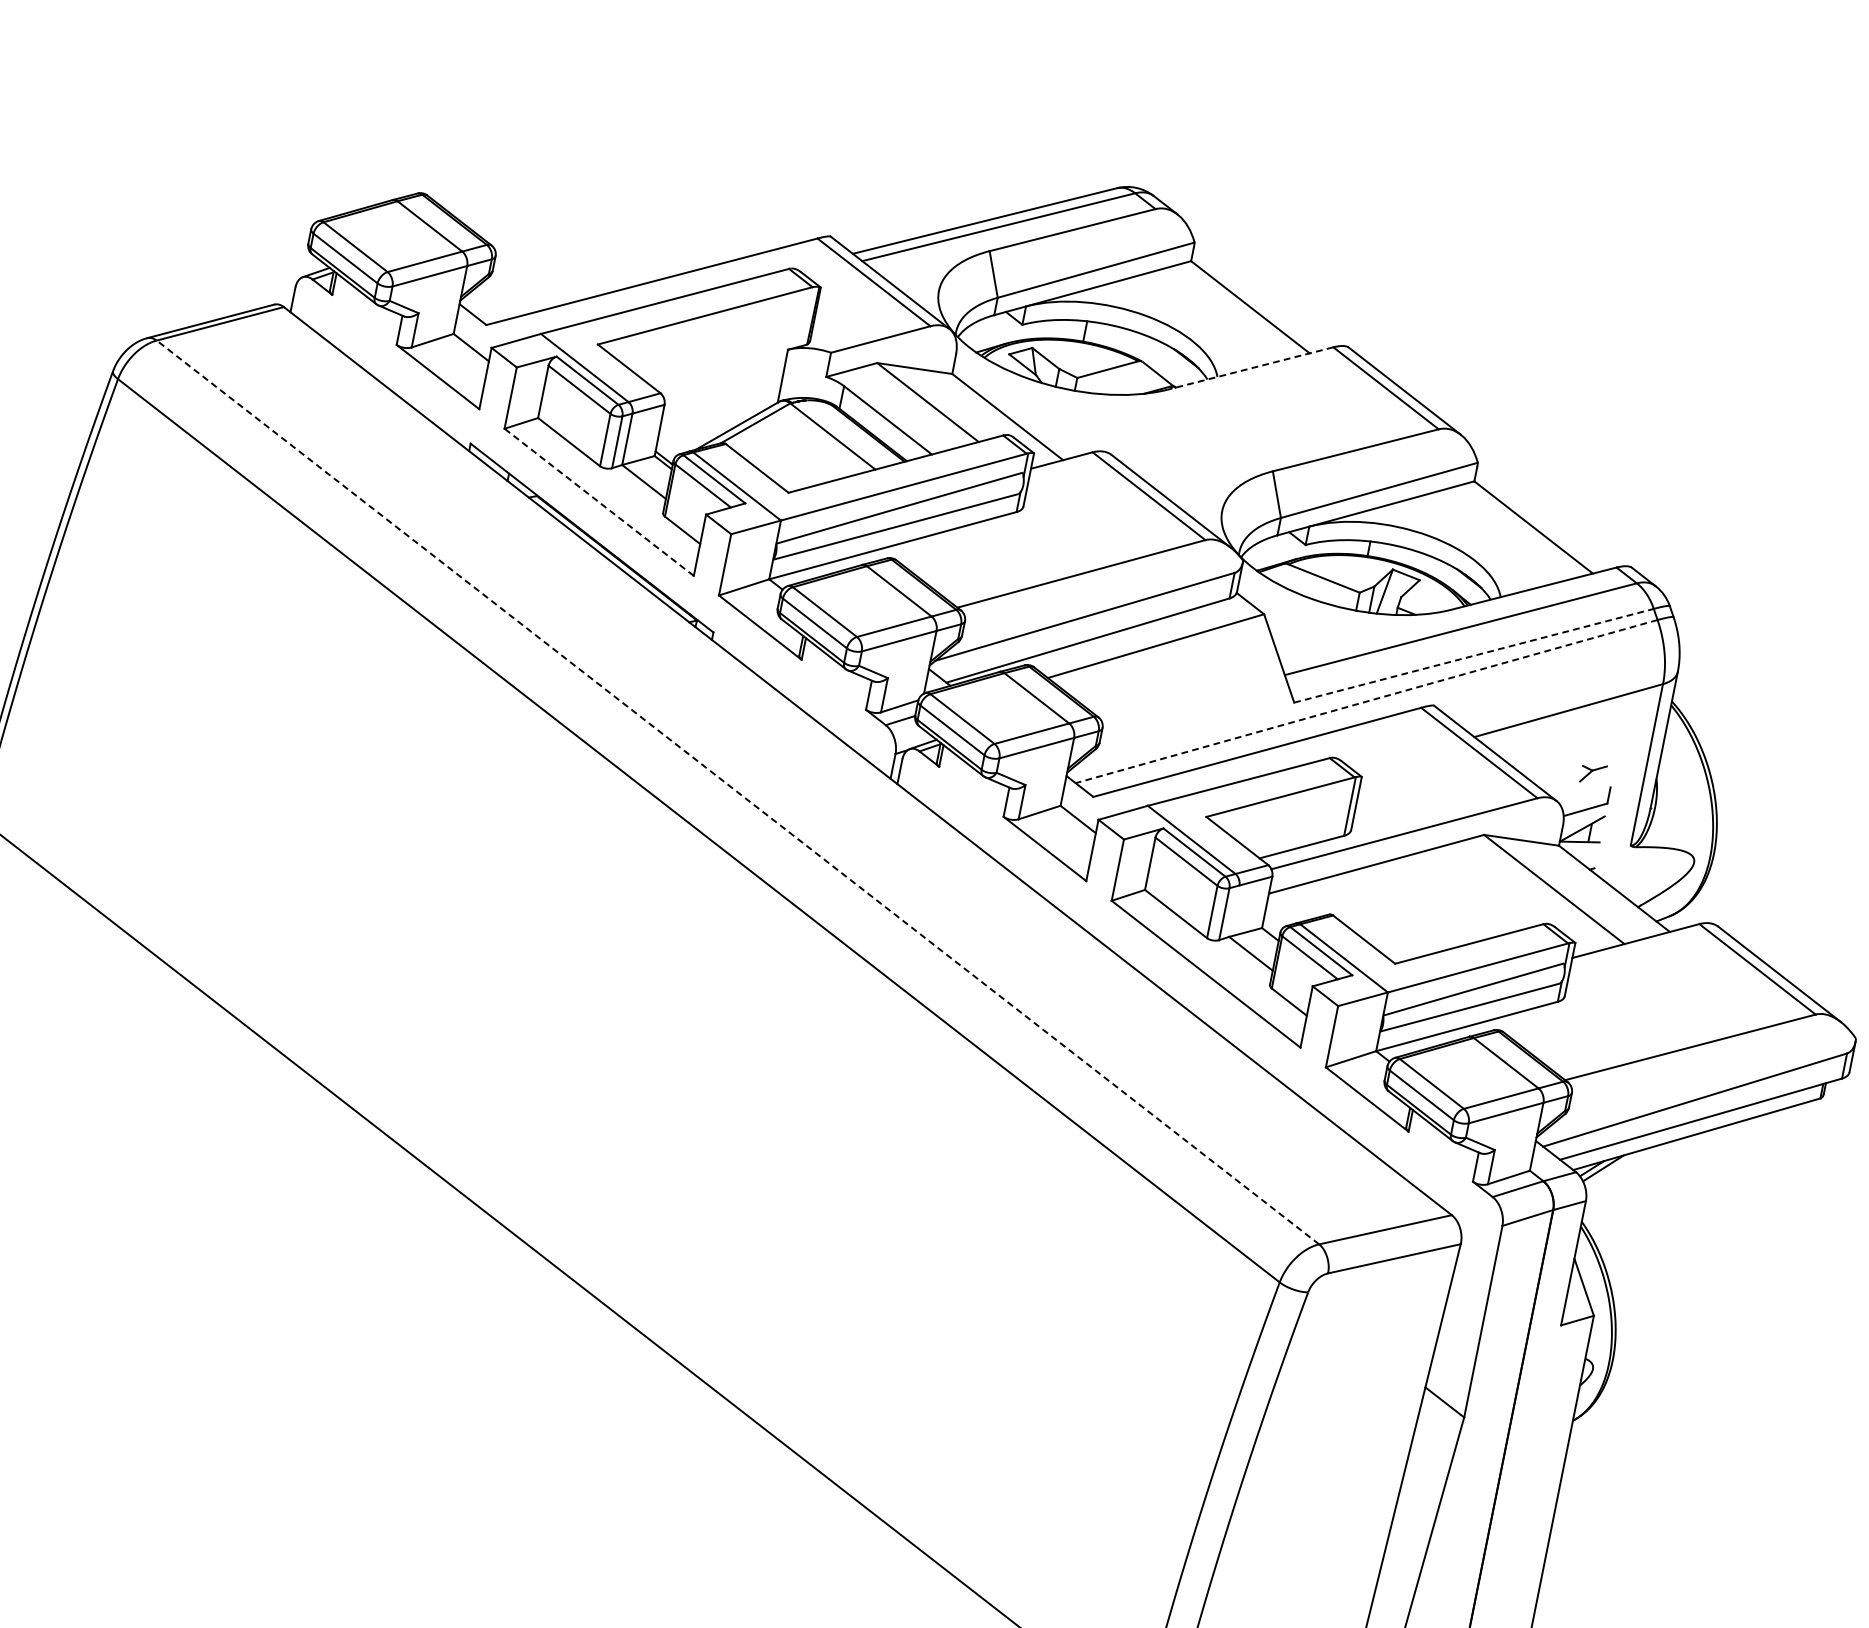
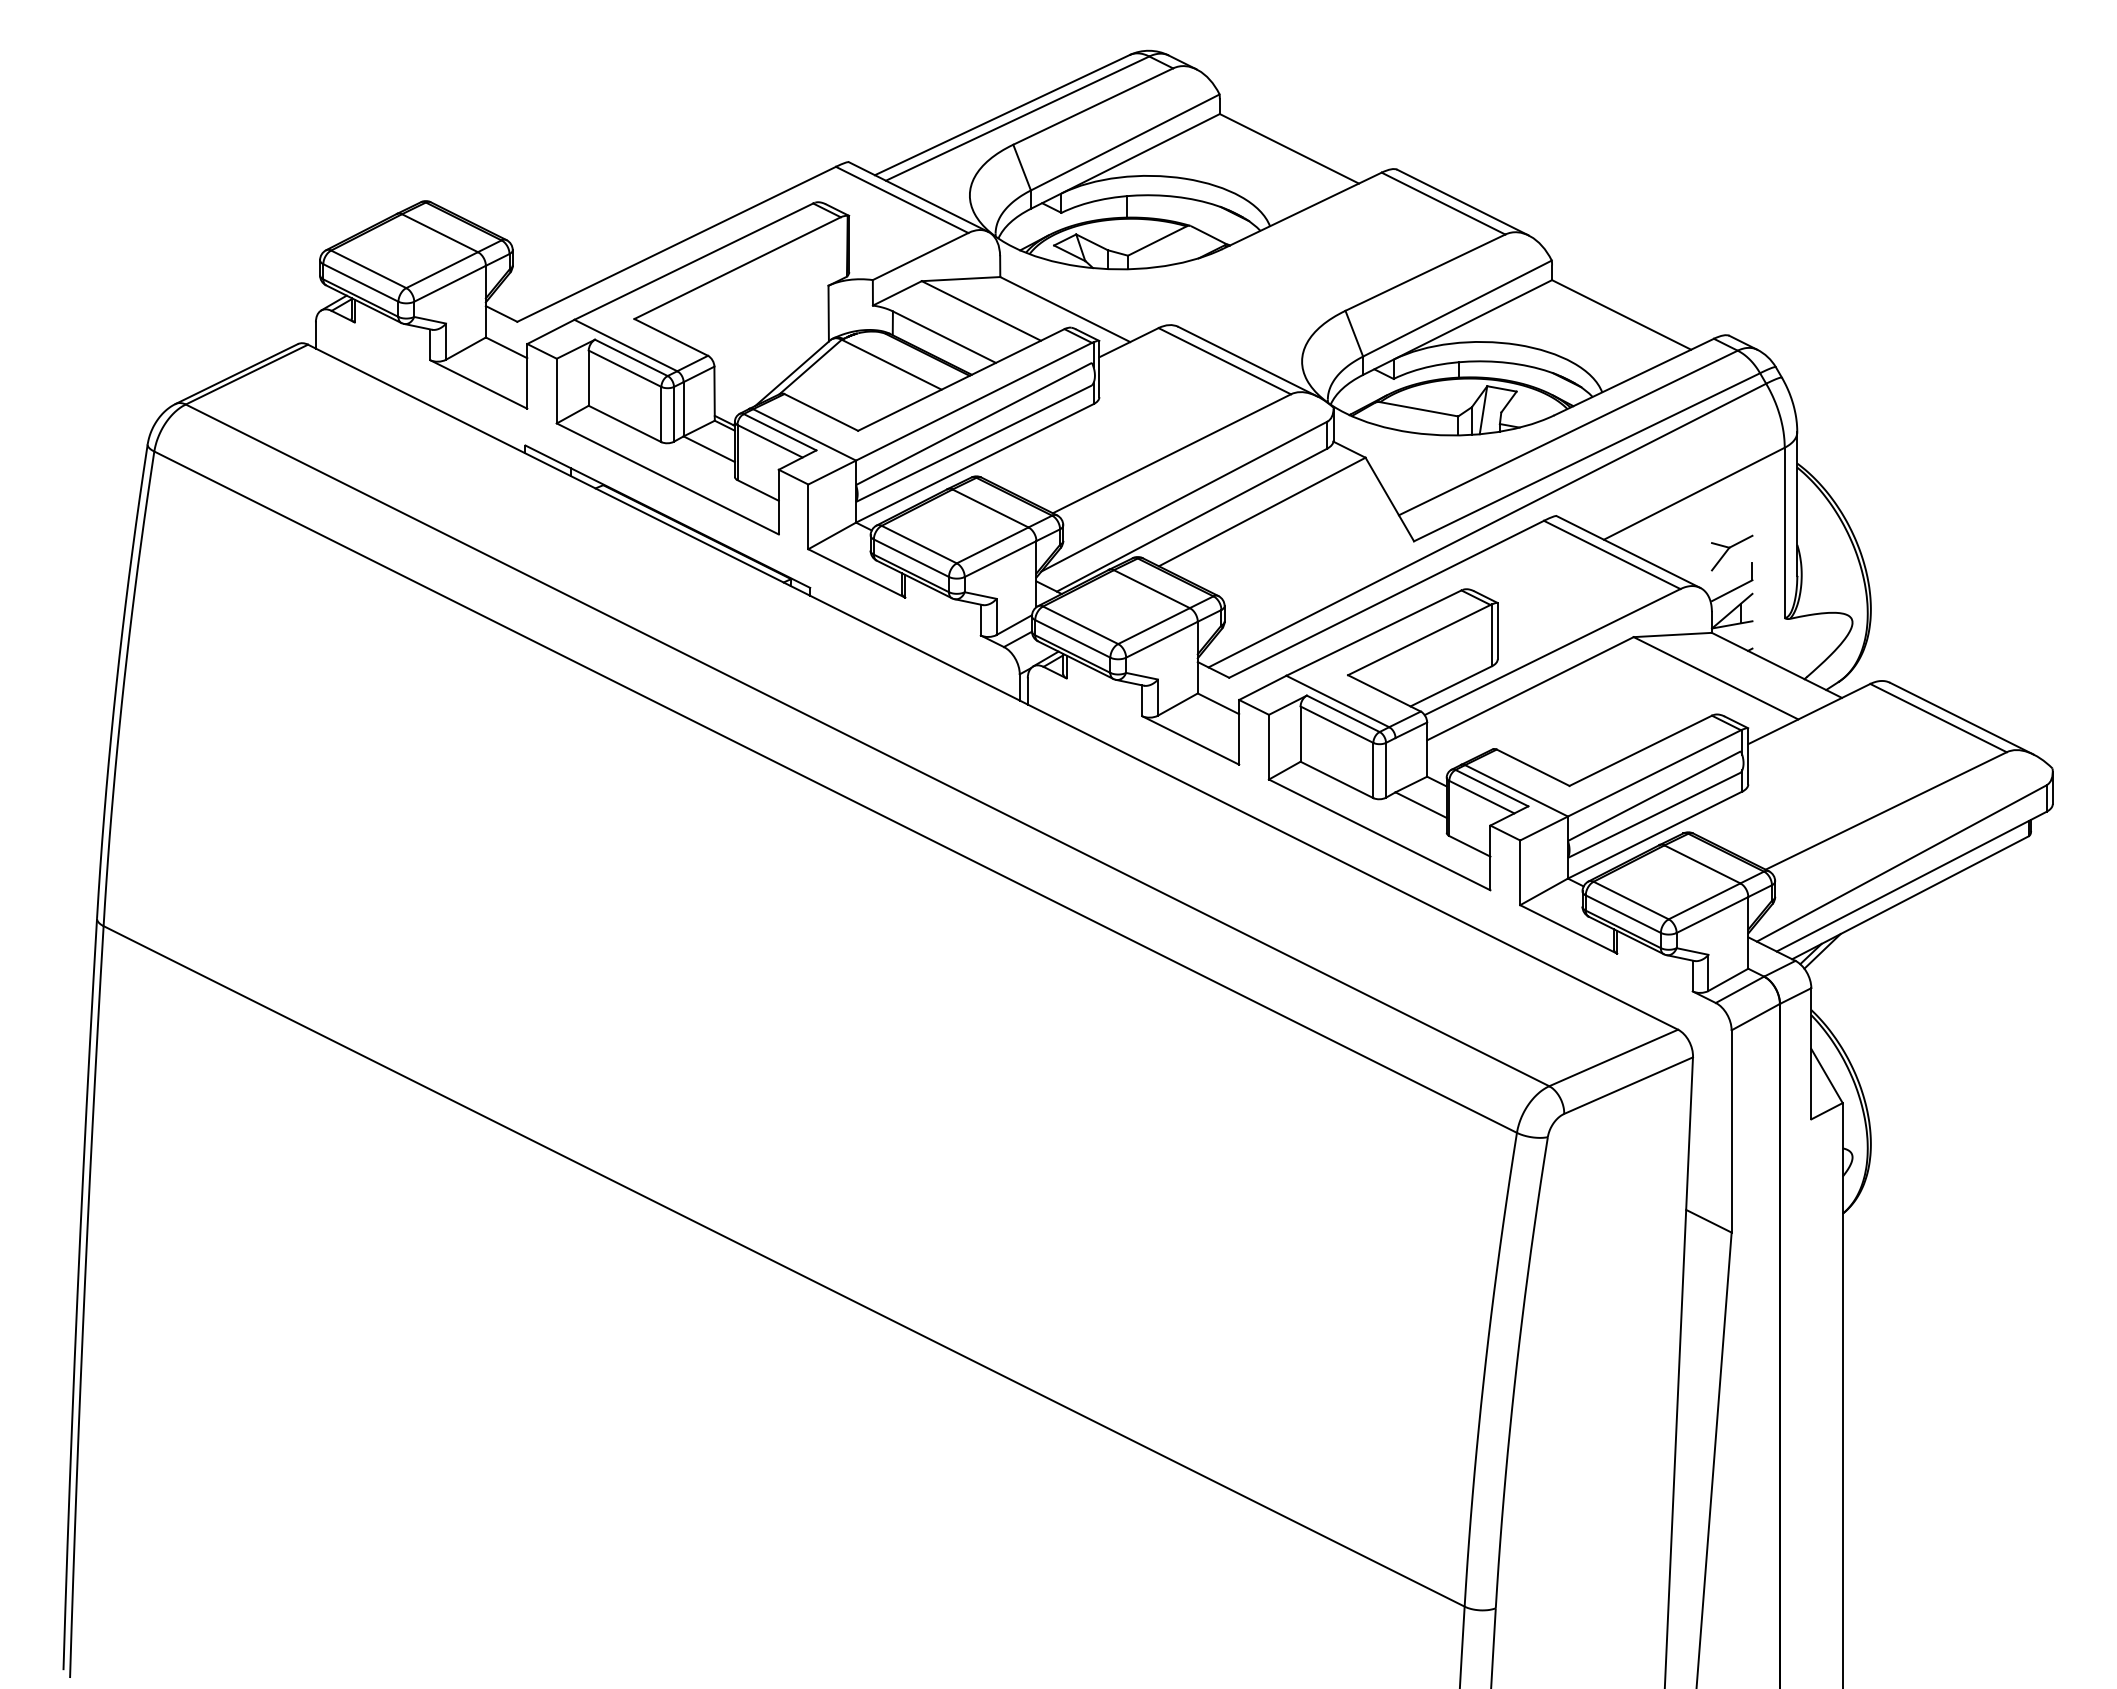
line: (1250, 368) -> (1301, 211), dashed -> solid
line: (598, 501) -> (667, 478), dashed -> solid
line: (1474, 656) -> (1587, 457), dashed -> solid
line: (1366, 701) -> (1487, 525), dashed -> solid
part: (1593, 773) -> (1732, 552), size x1.67
line: (737, 792) -> (867, 745), dashed -> solid

